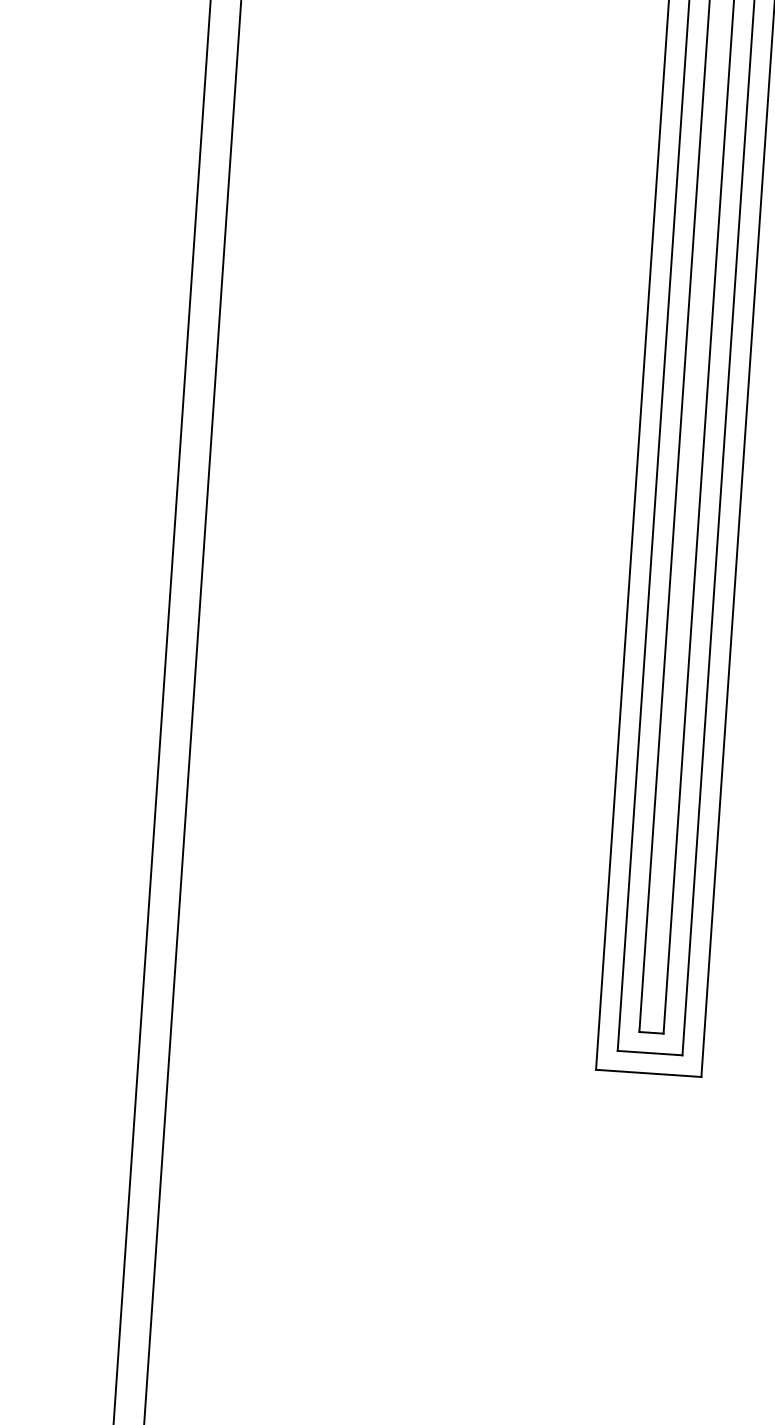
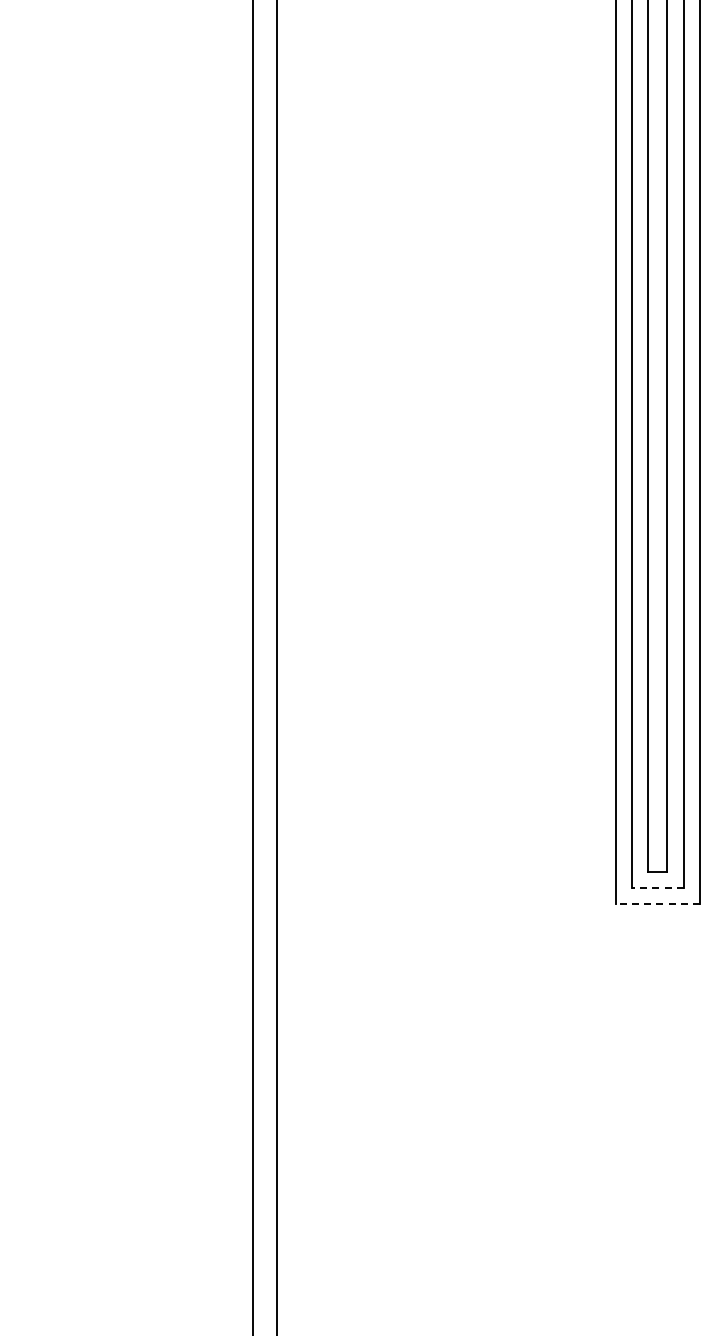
line: (649, 1052) -> (657, 887), solid -> dashed
line: (648, 1072) -> (657, 903), solid -> dashed

